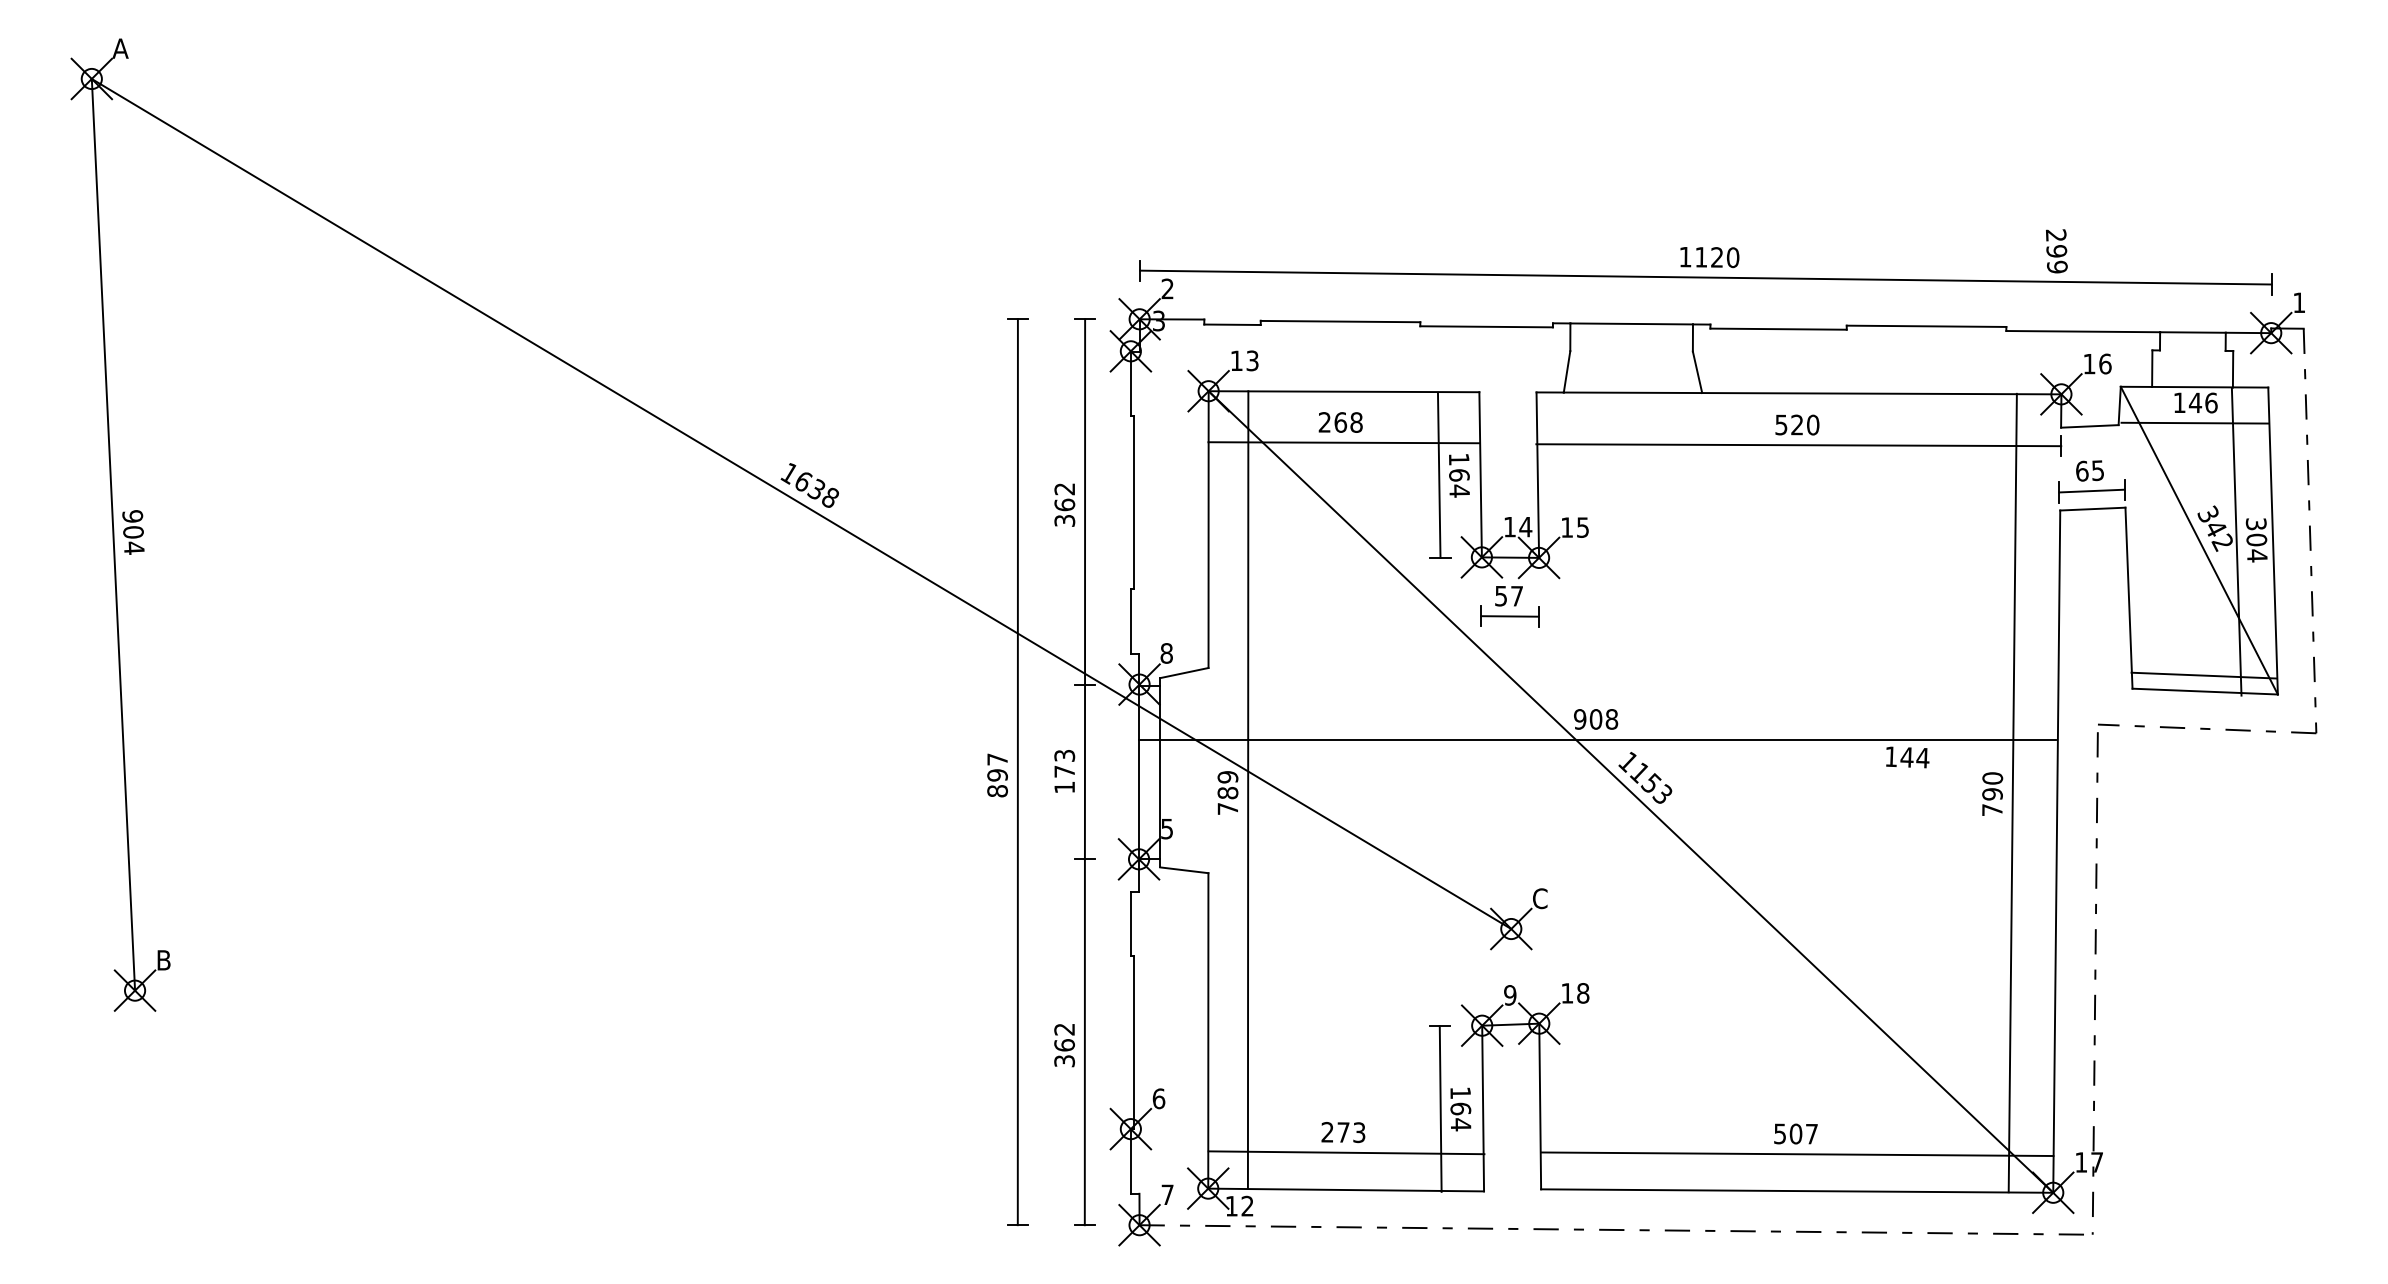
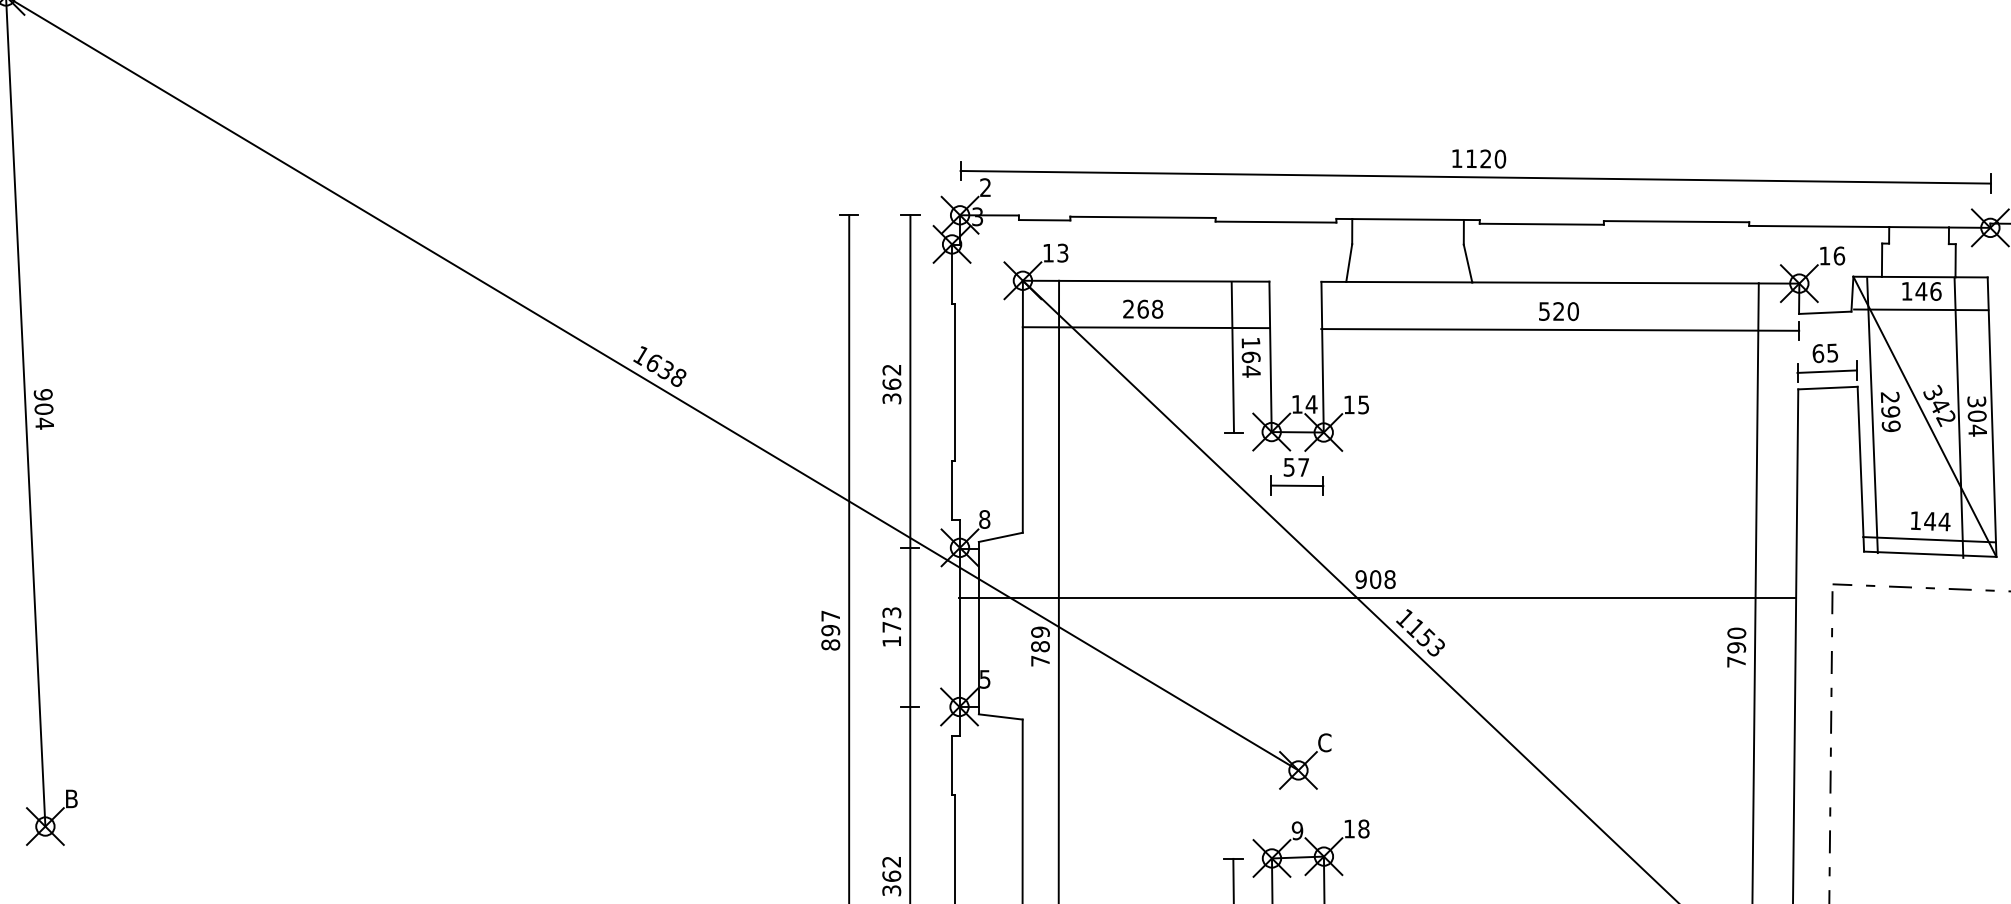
text: (2056, 251) -> (1890, 412), moved
line: (2141, 539) -> (1872, 415), added
text: (1907, 757) -> (1930, 521), moved

